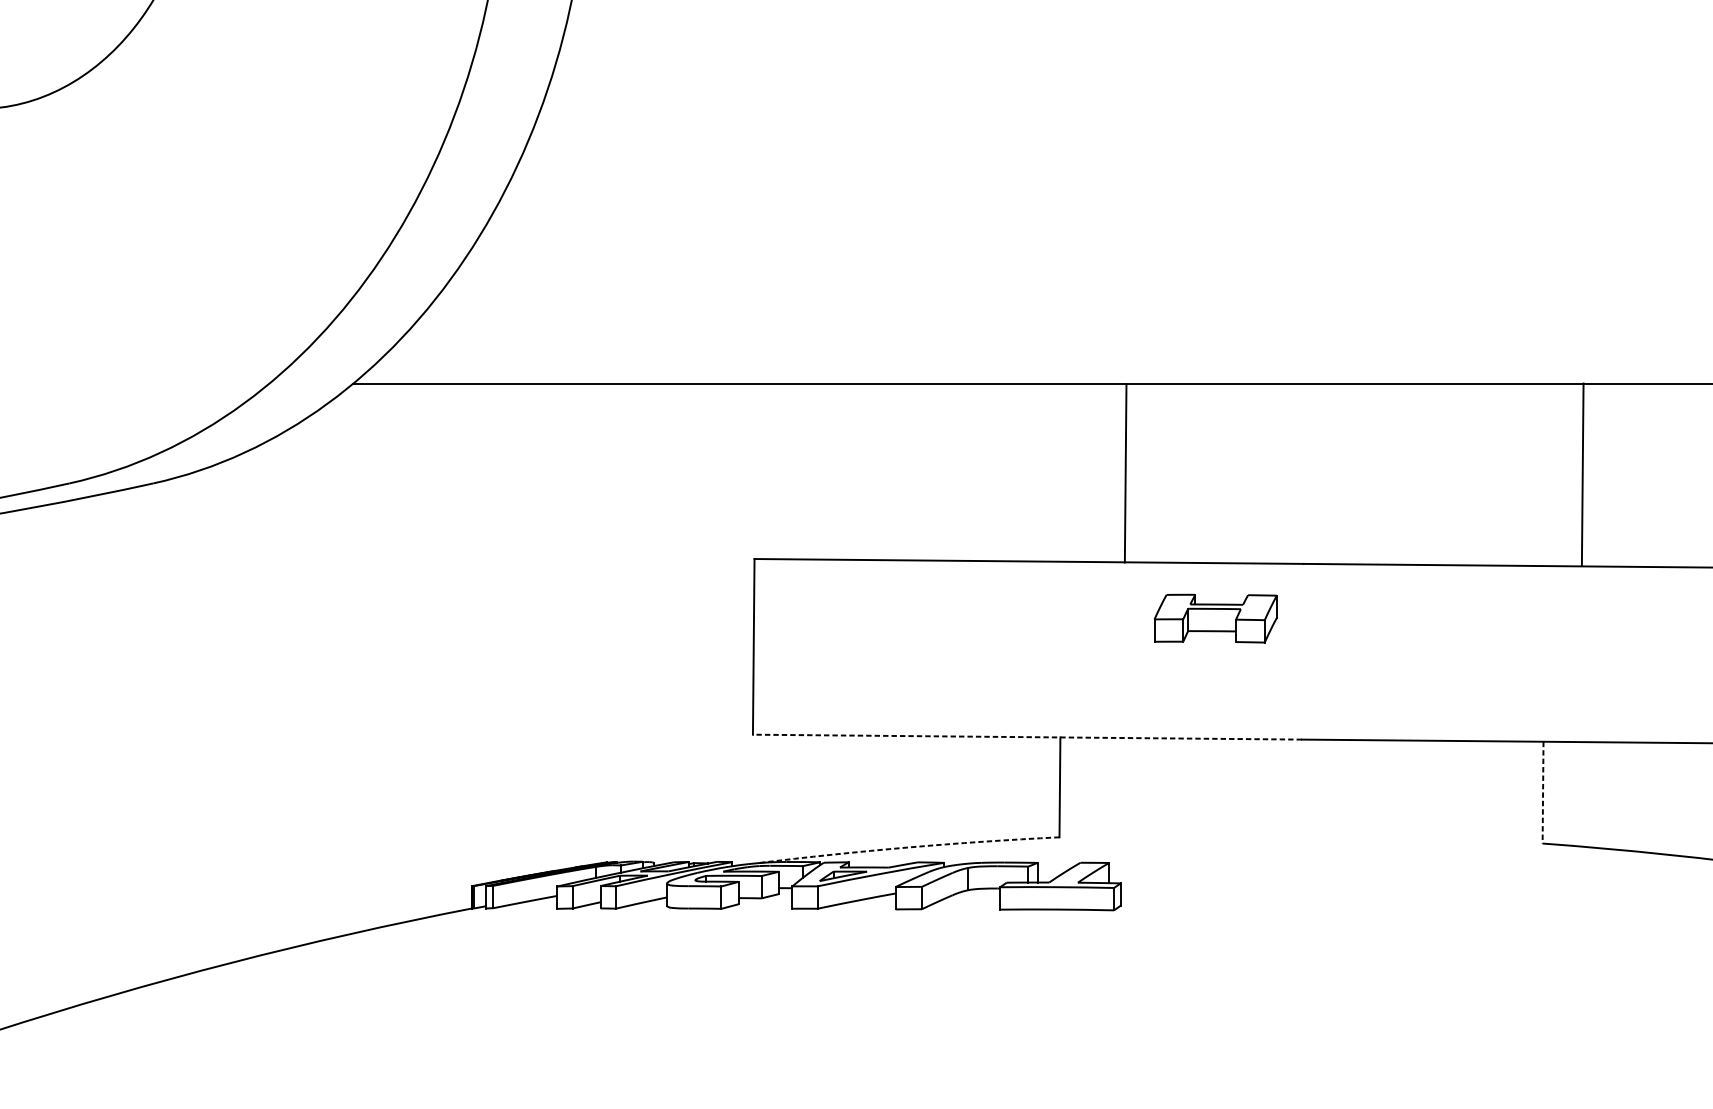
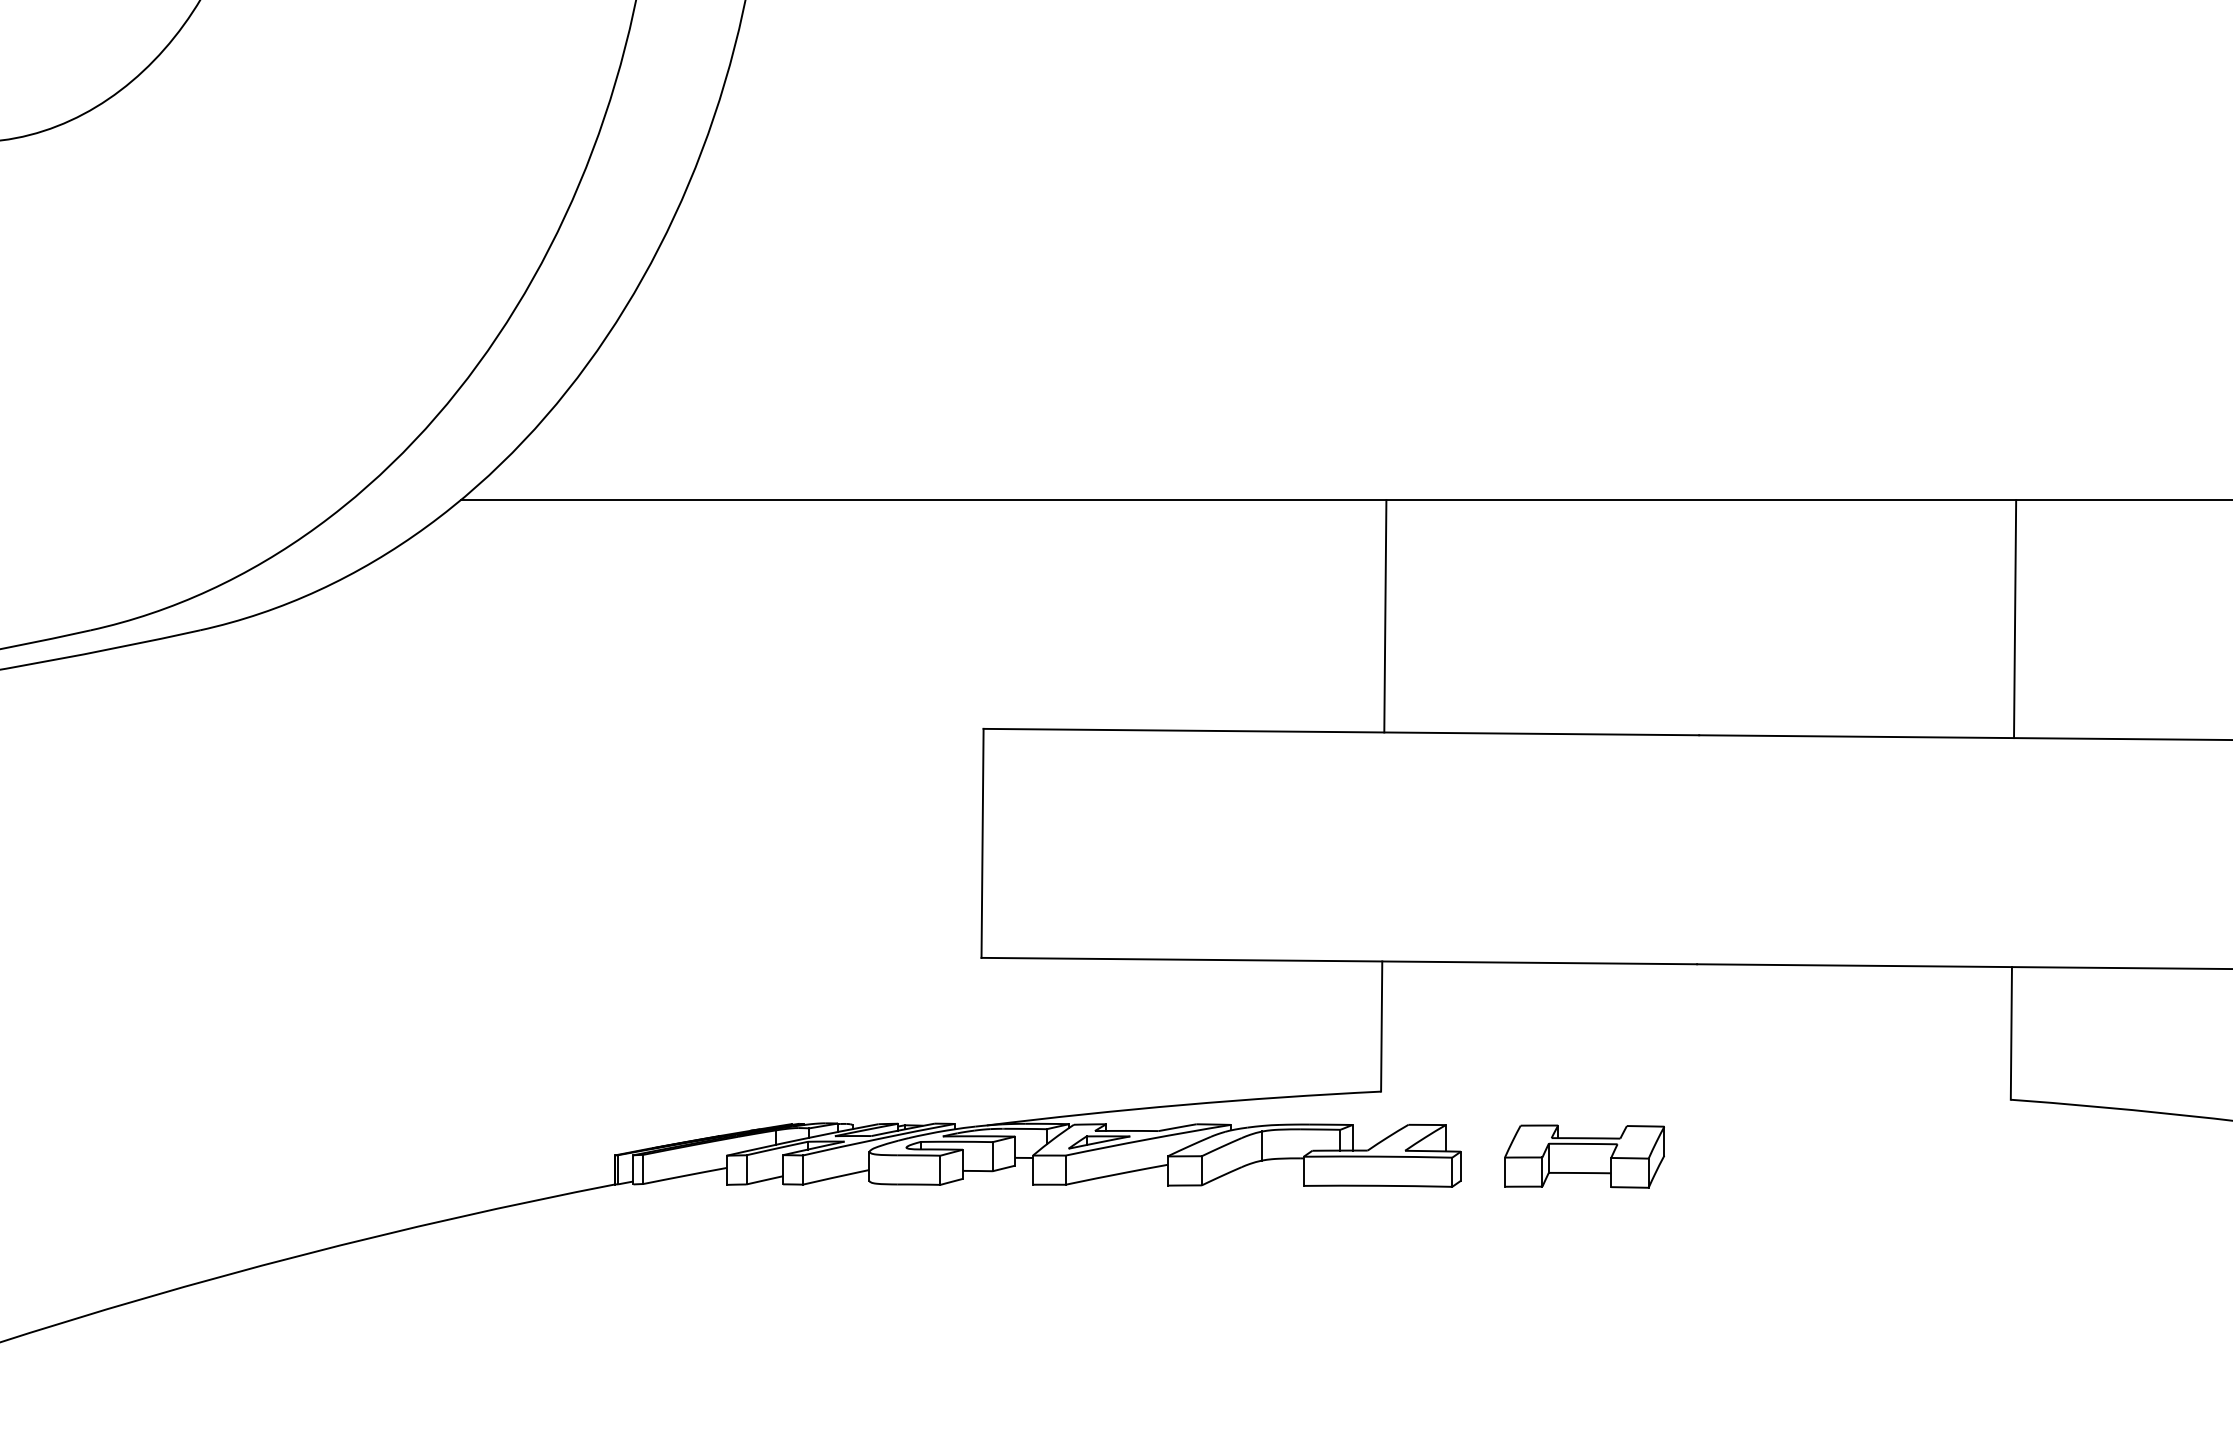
line: (1125, 473) -> (1385, 616), moved
line: (1583, 475) -> (2015, 619), moved
part: (1215, 618) -> (1584, 1156), moved
line: (1027, 737) -> (1339, 961), dashed -> solid
line: (1543, 792) -> (2011, 1033), dashed -> solid
arc: (907, 847) -> (1183, 1104), dashed -> solid

